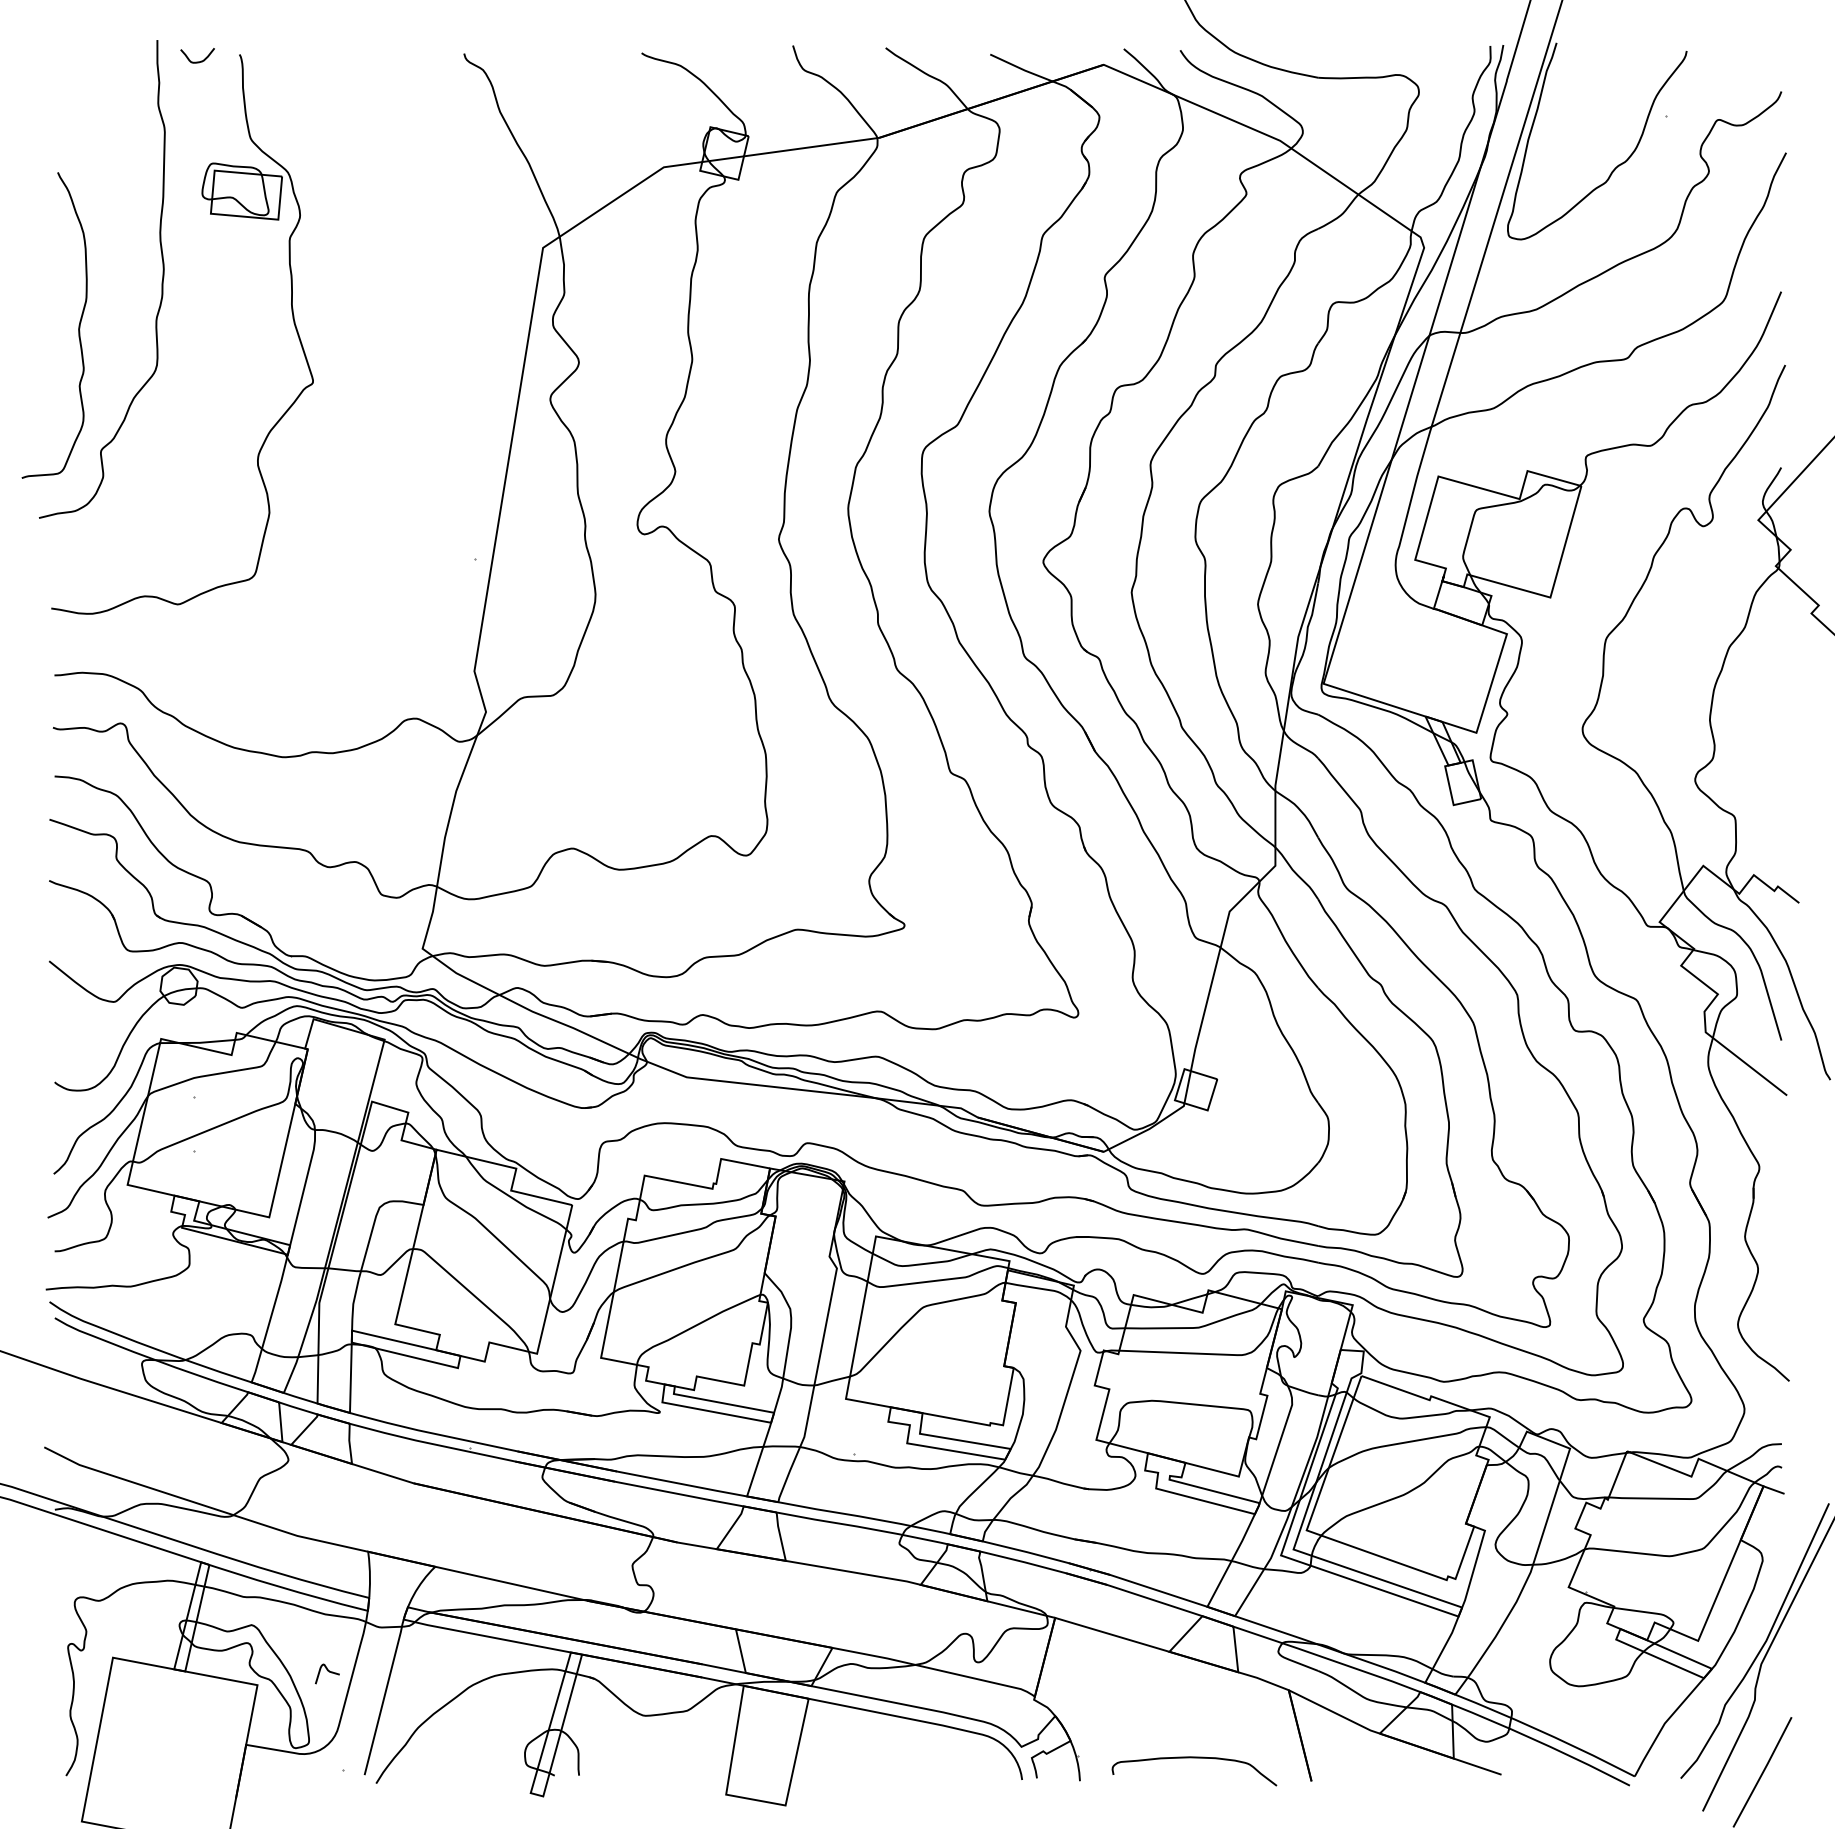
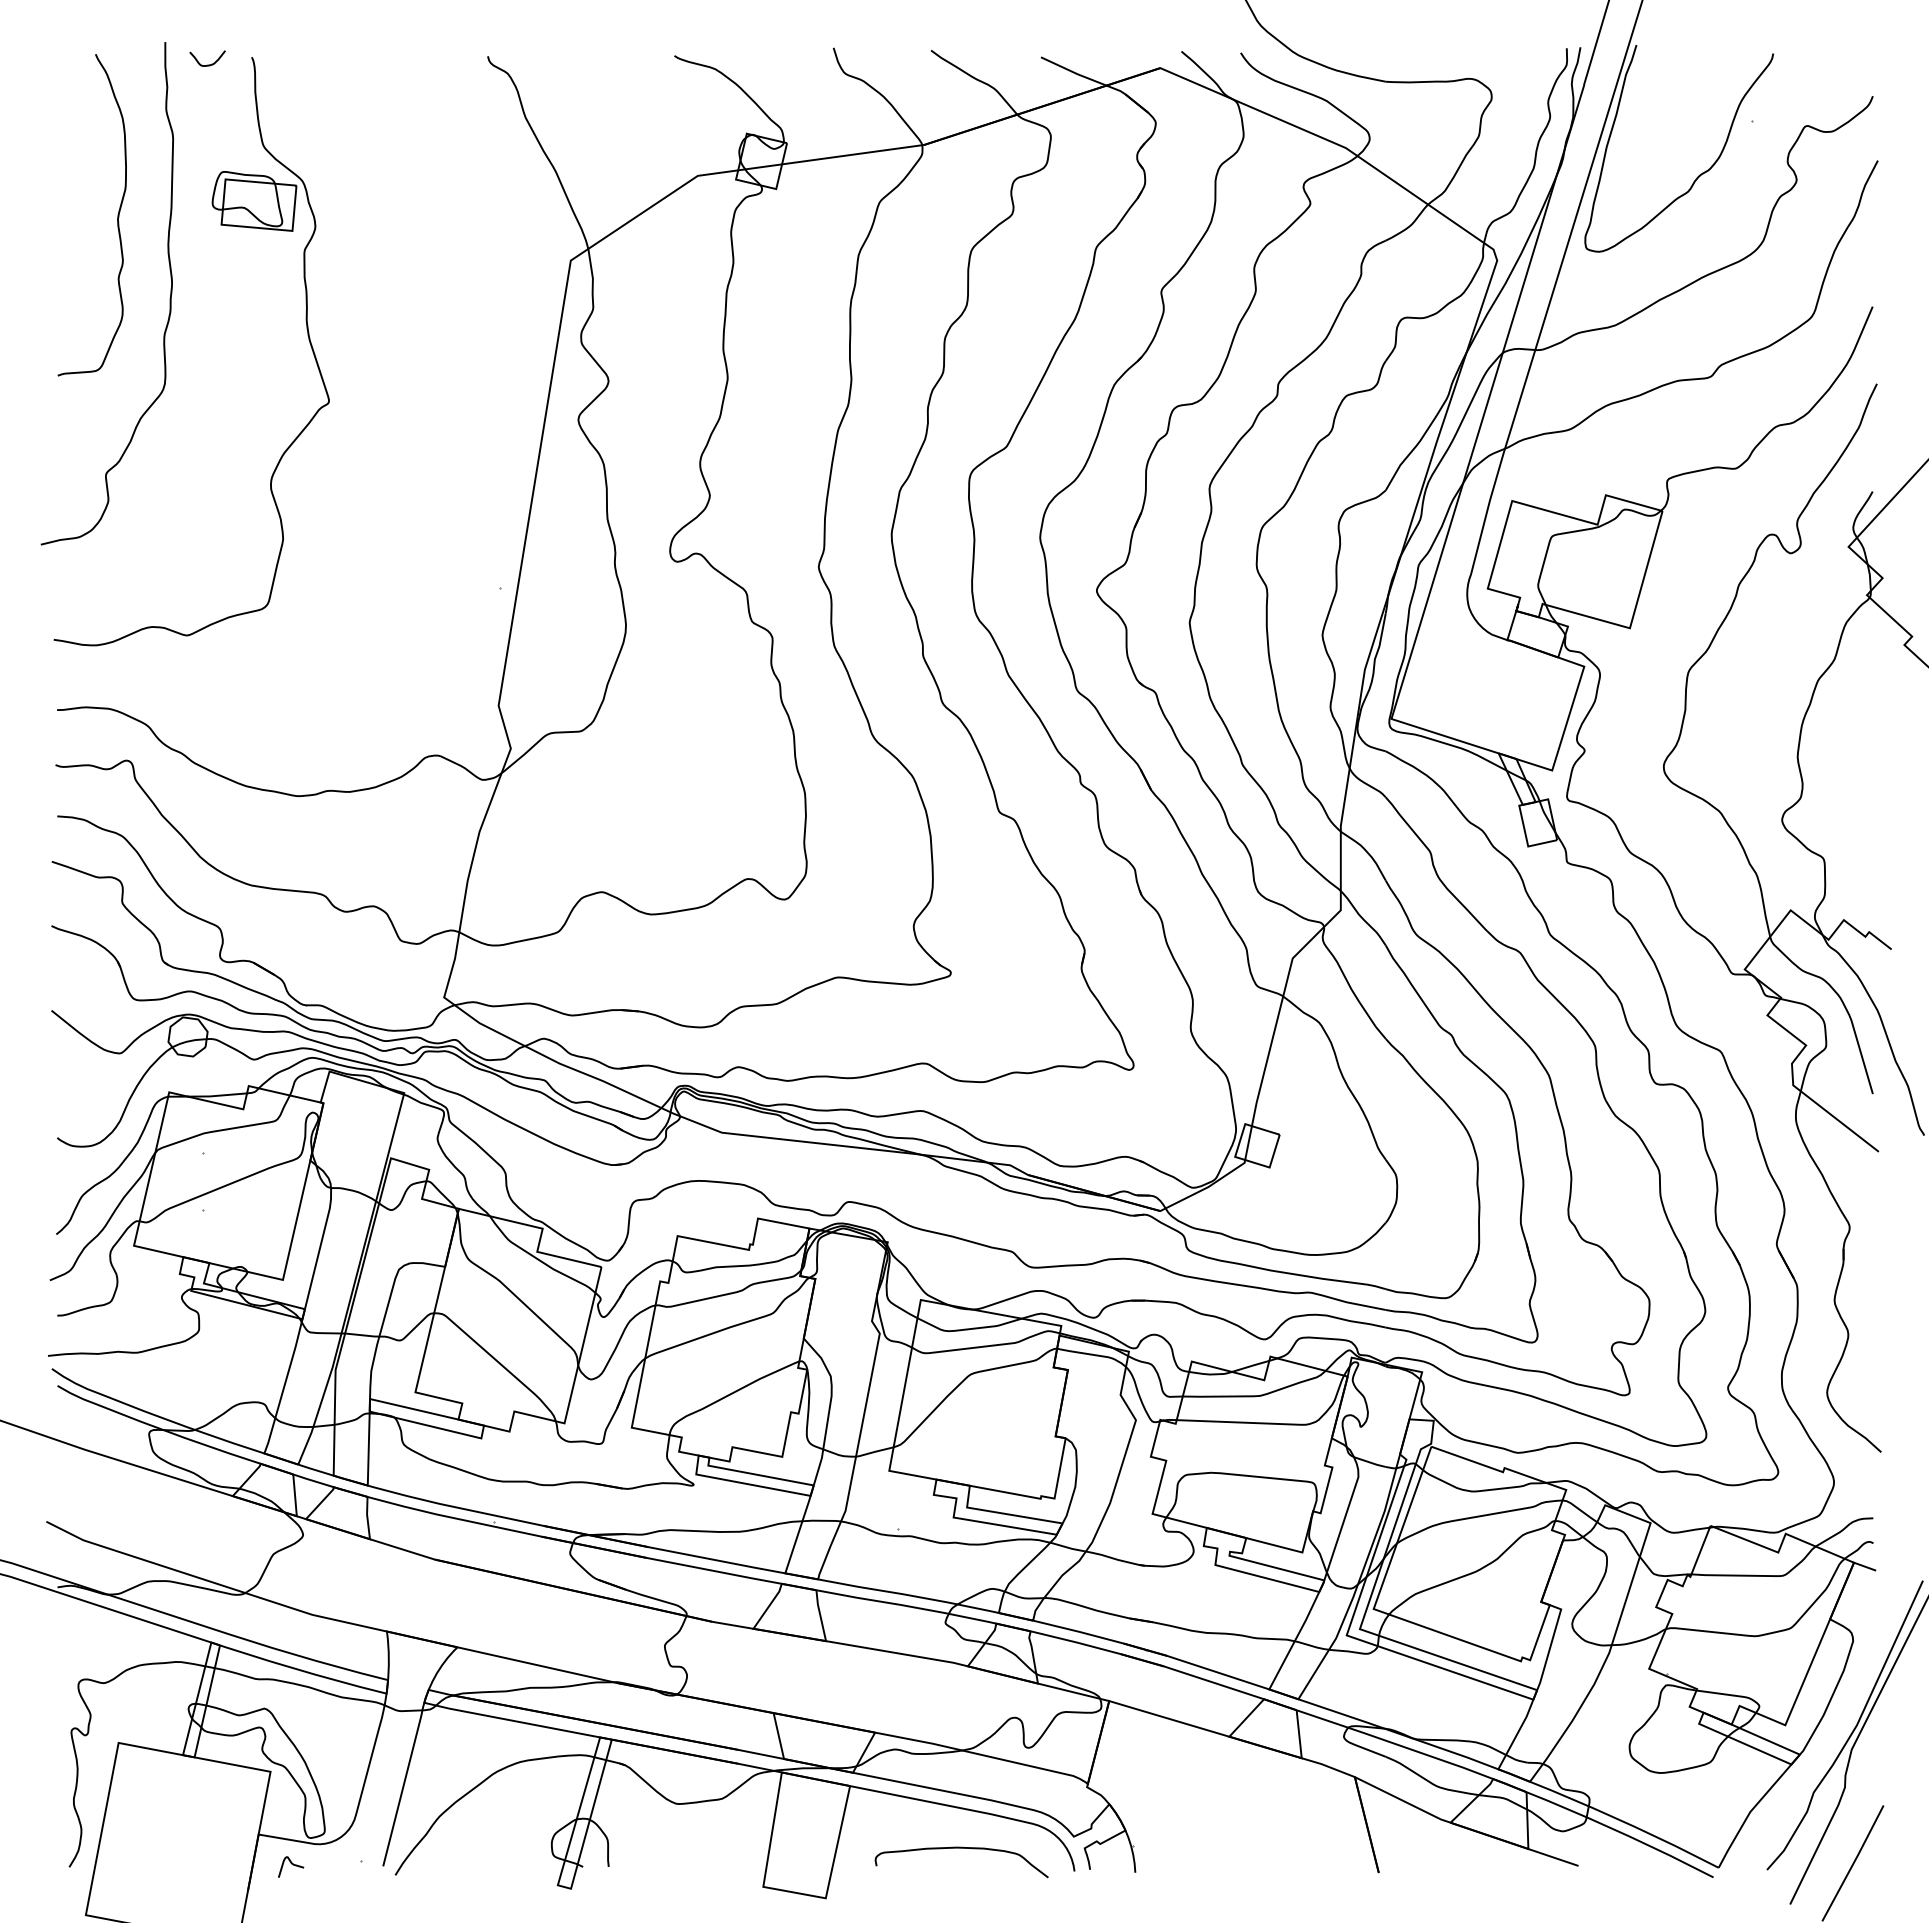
curve: (78, 325) -> (117, 215), moved
curve: (327, 1671) -> (291, 1864), moved
curve: (1194, 1758) -> (961, 1848), moved

